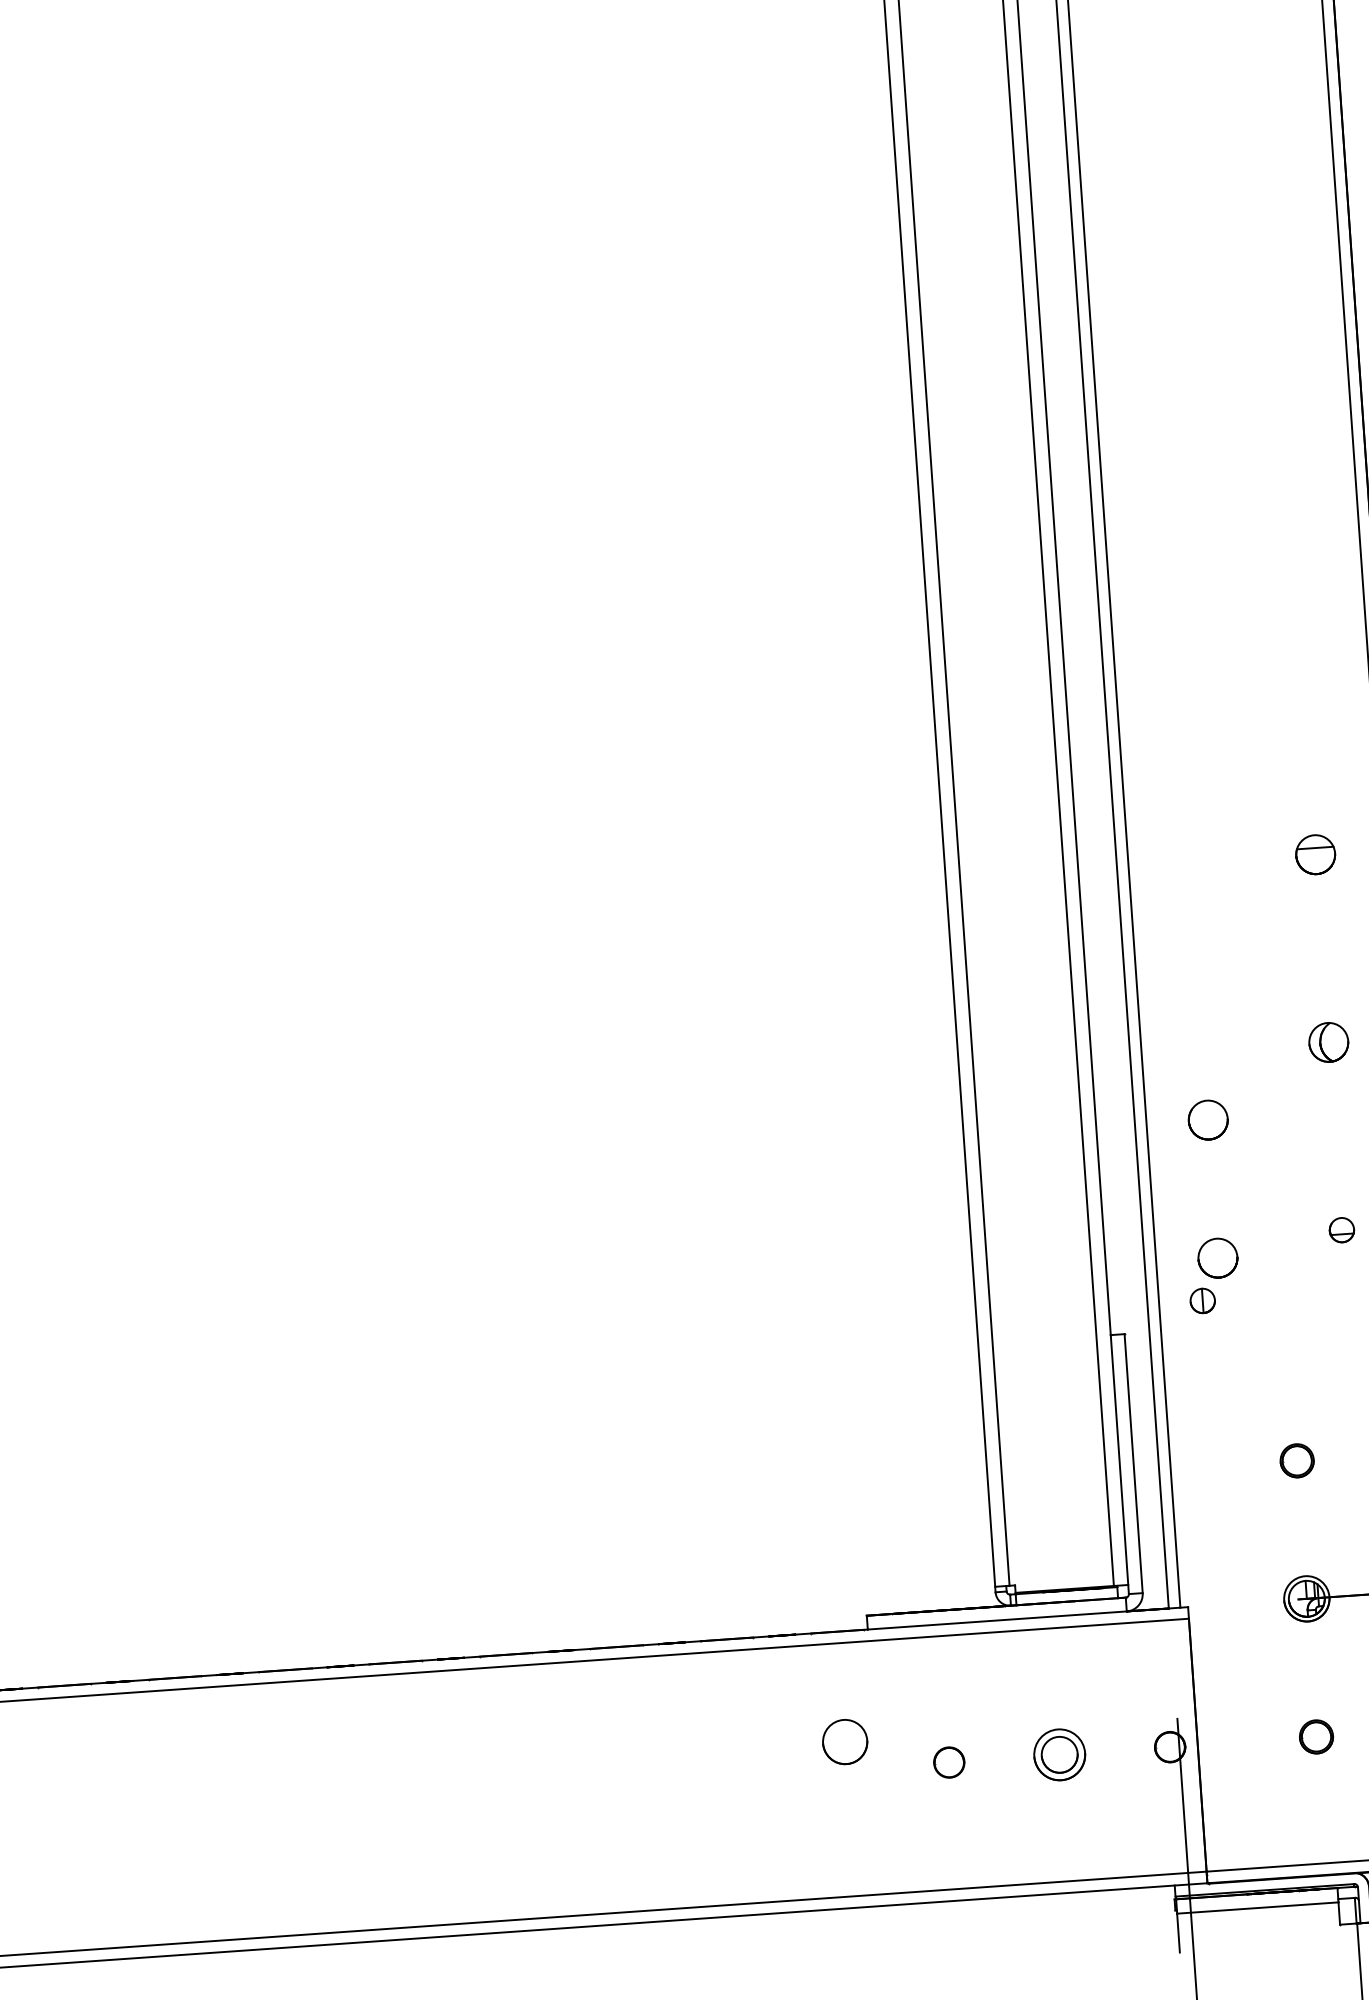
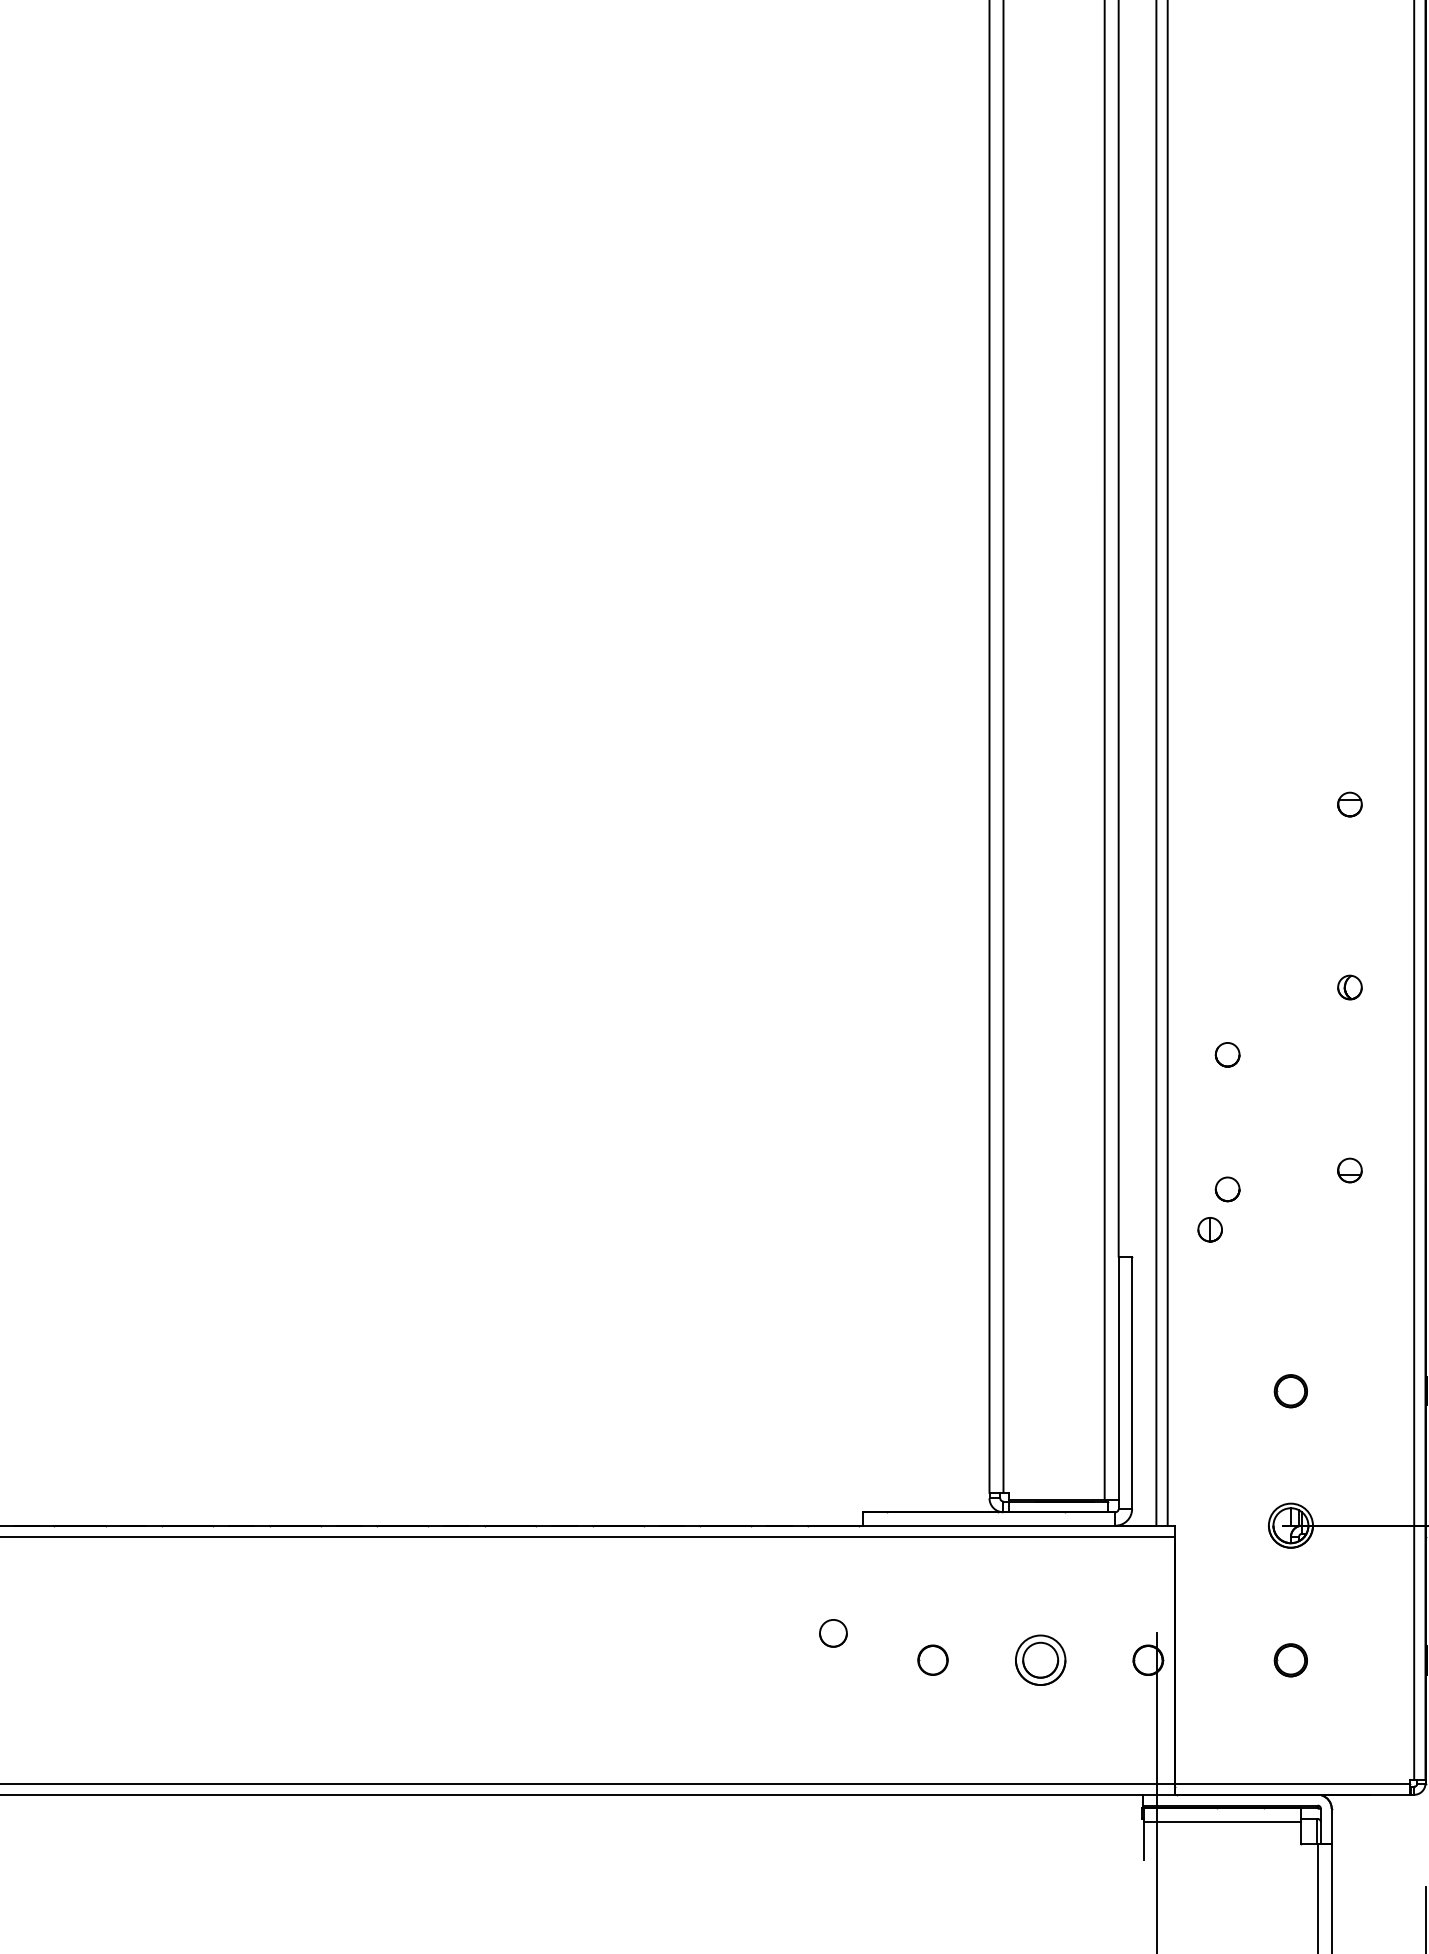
part: (1315, 854) -> (1349, 804), size x0.62
part: (1328, 1042) -> (1349, 987), size x0.62
part: (1207, 1119) -> (1227, 1054), size x0.62
part: (1217, 1258) -> (1227, 1189), size x0.62
circle: (845, 1742) -> (833, 1633), size x0.62

